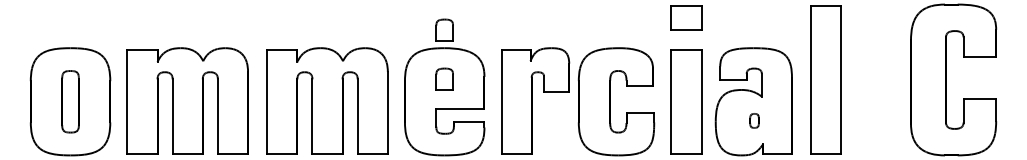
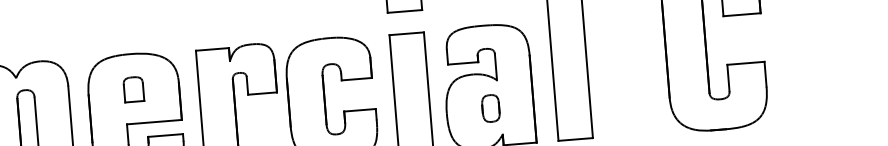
part: (444, 29) -> (128, 32), removed
part: (754, 120) -> (490, 108), size x1.67

